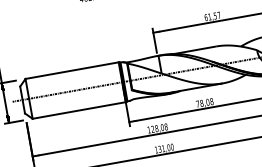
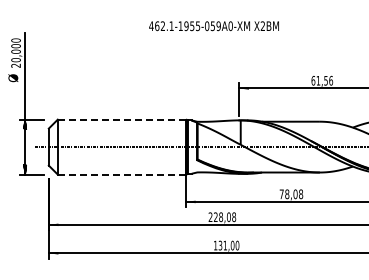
text: (219, 15) -> (331, 80), 61,57 -> 61,56
line: (71, 70) -> (121, 119), solid -> dashed
line: (79, 110) -> (122, 174), solid -> dashed
text: (148, 129) -> (210, 216), 128,08 -> 228,08

